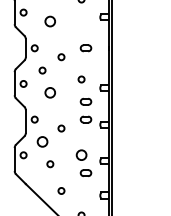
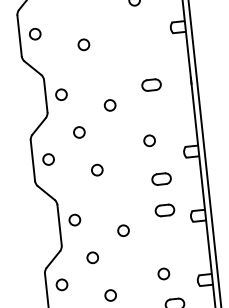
circle: (50, 21) -> (84, 44), size x0.62
circle: (50, 92) -> (97, 169), size x0.62
circle: (42, 141) -> (92, 257), size x0.62
circle: (81, 155) -> (163, 274), size x0.62

